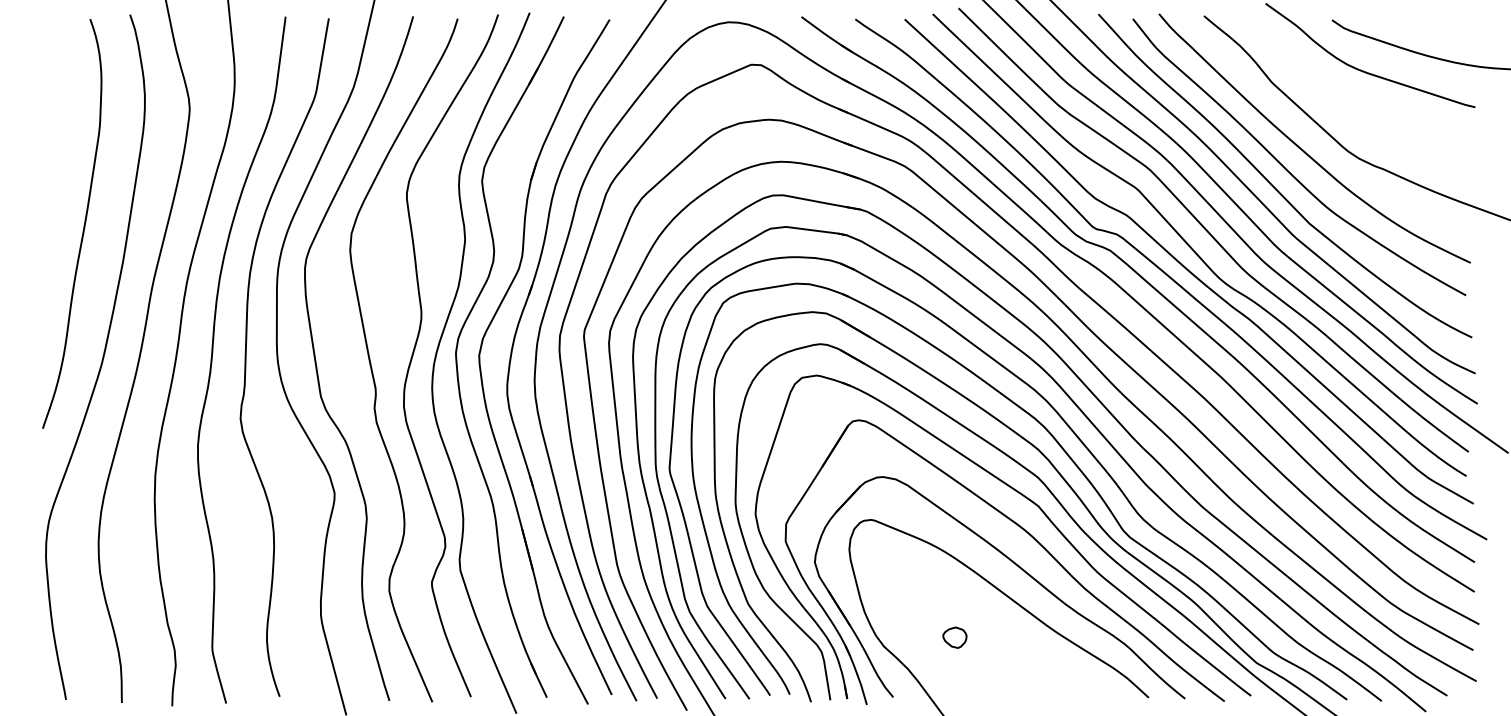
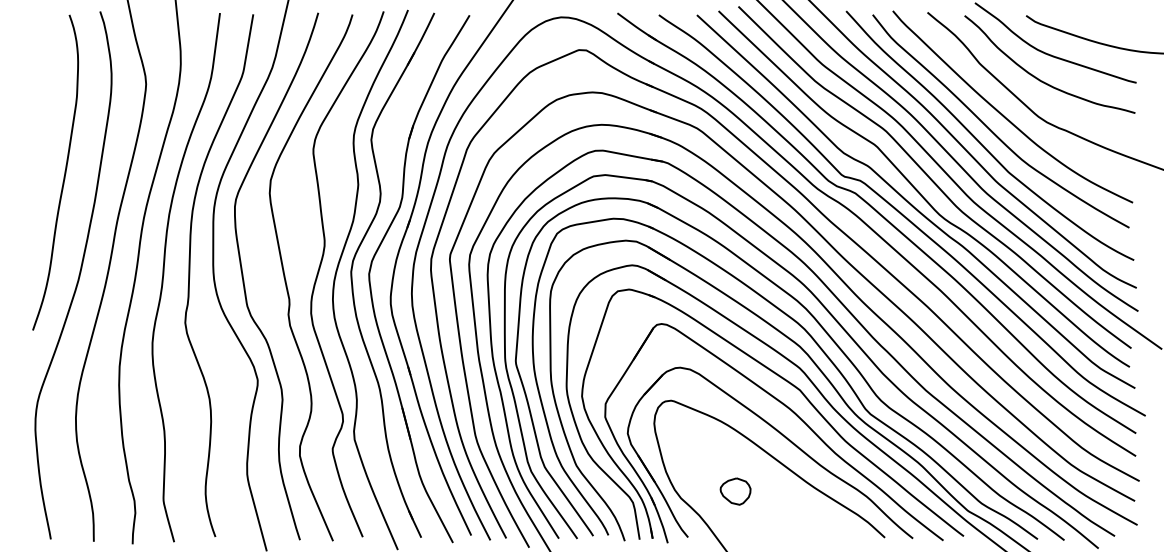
curve: (1349, 102) -> (1039, 79), added
part: (954, 637) -> (735, 491), size x1.67

